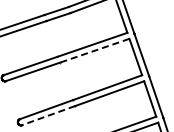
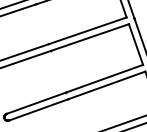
line: (94, 50) -> (89, 37), dashed -> solid
line: (48, 115) -> (38, 109), dashed -> solid

